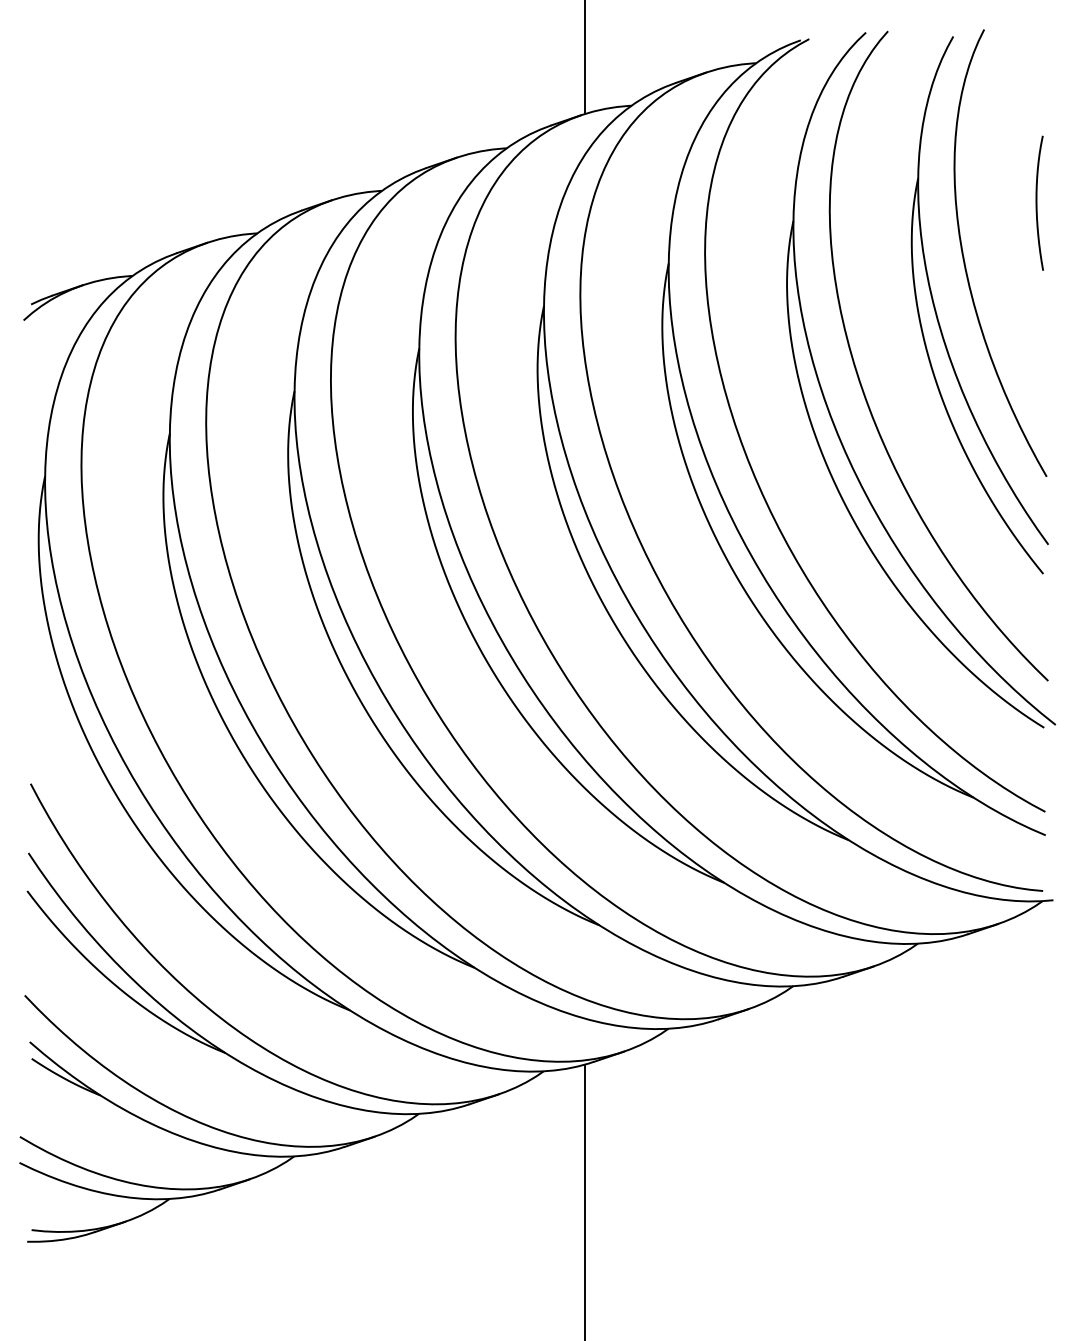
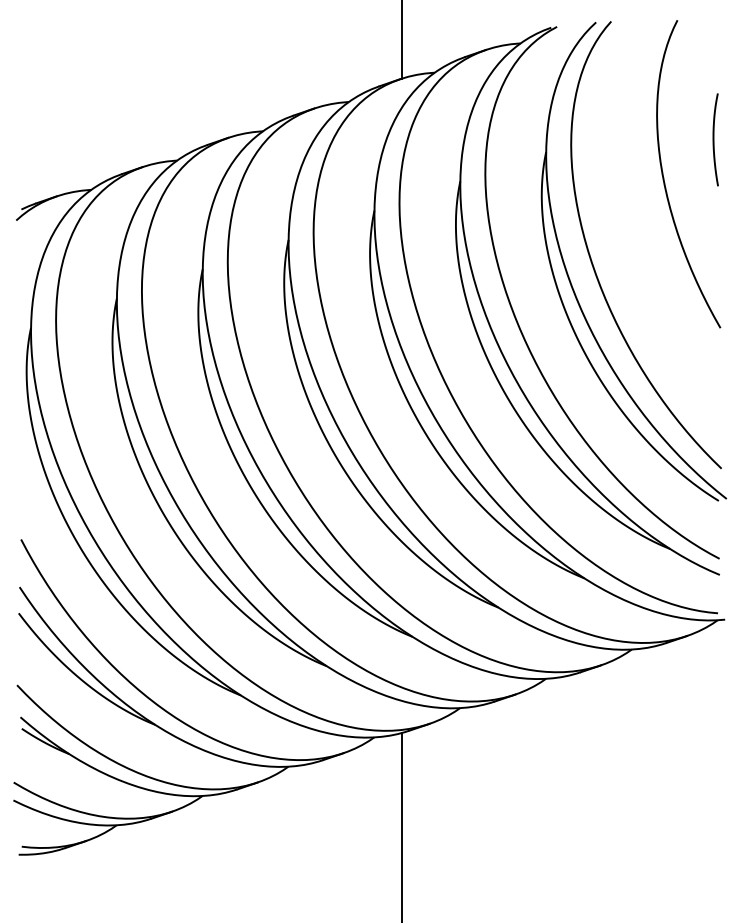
part: (937, 313) -> (645, 215), removed

